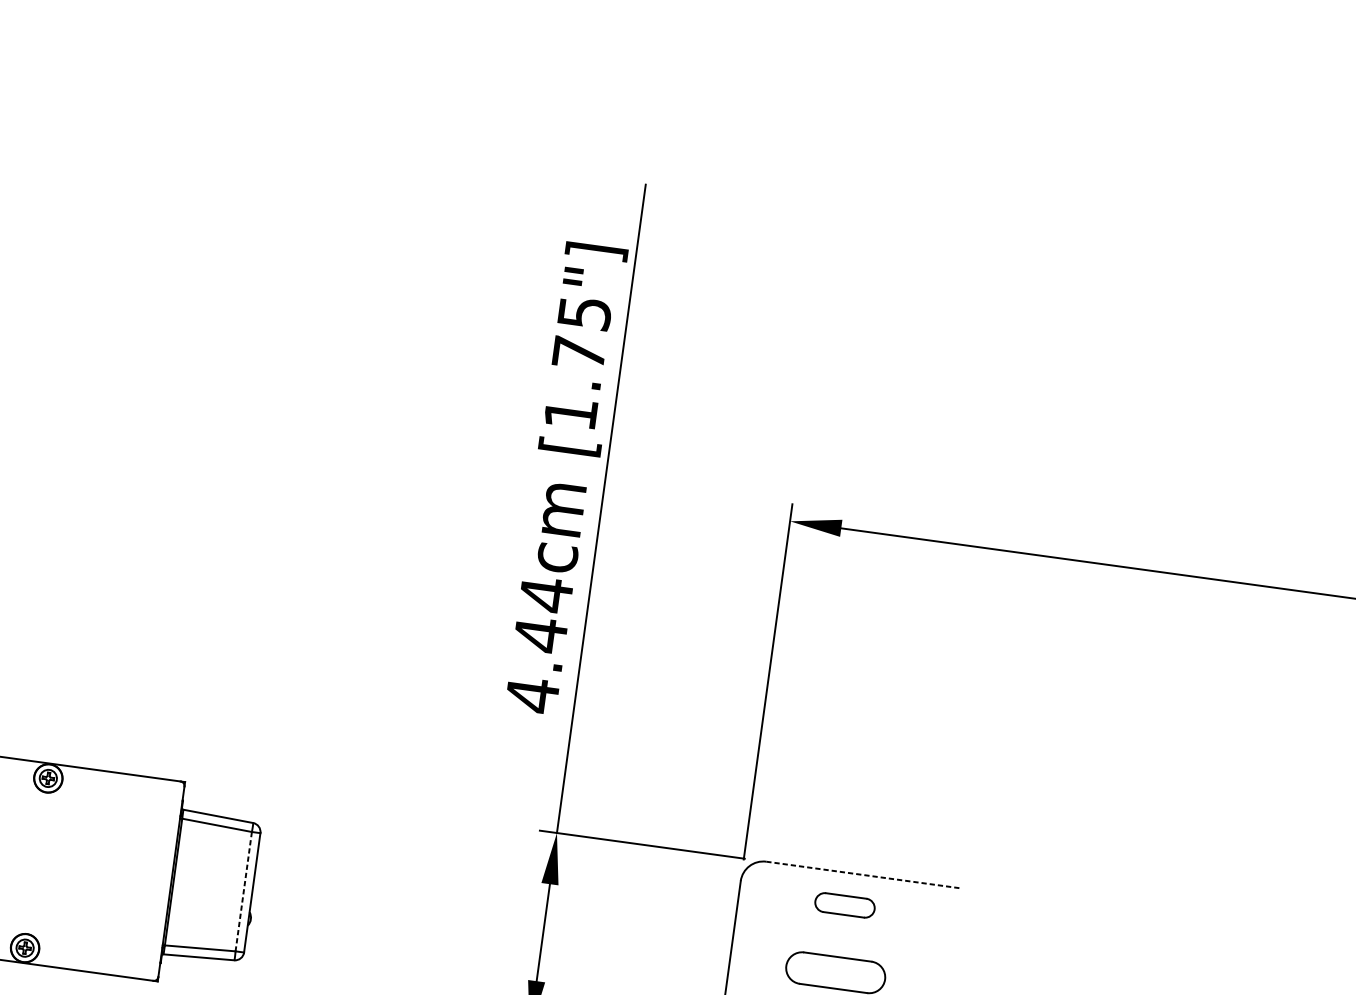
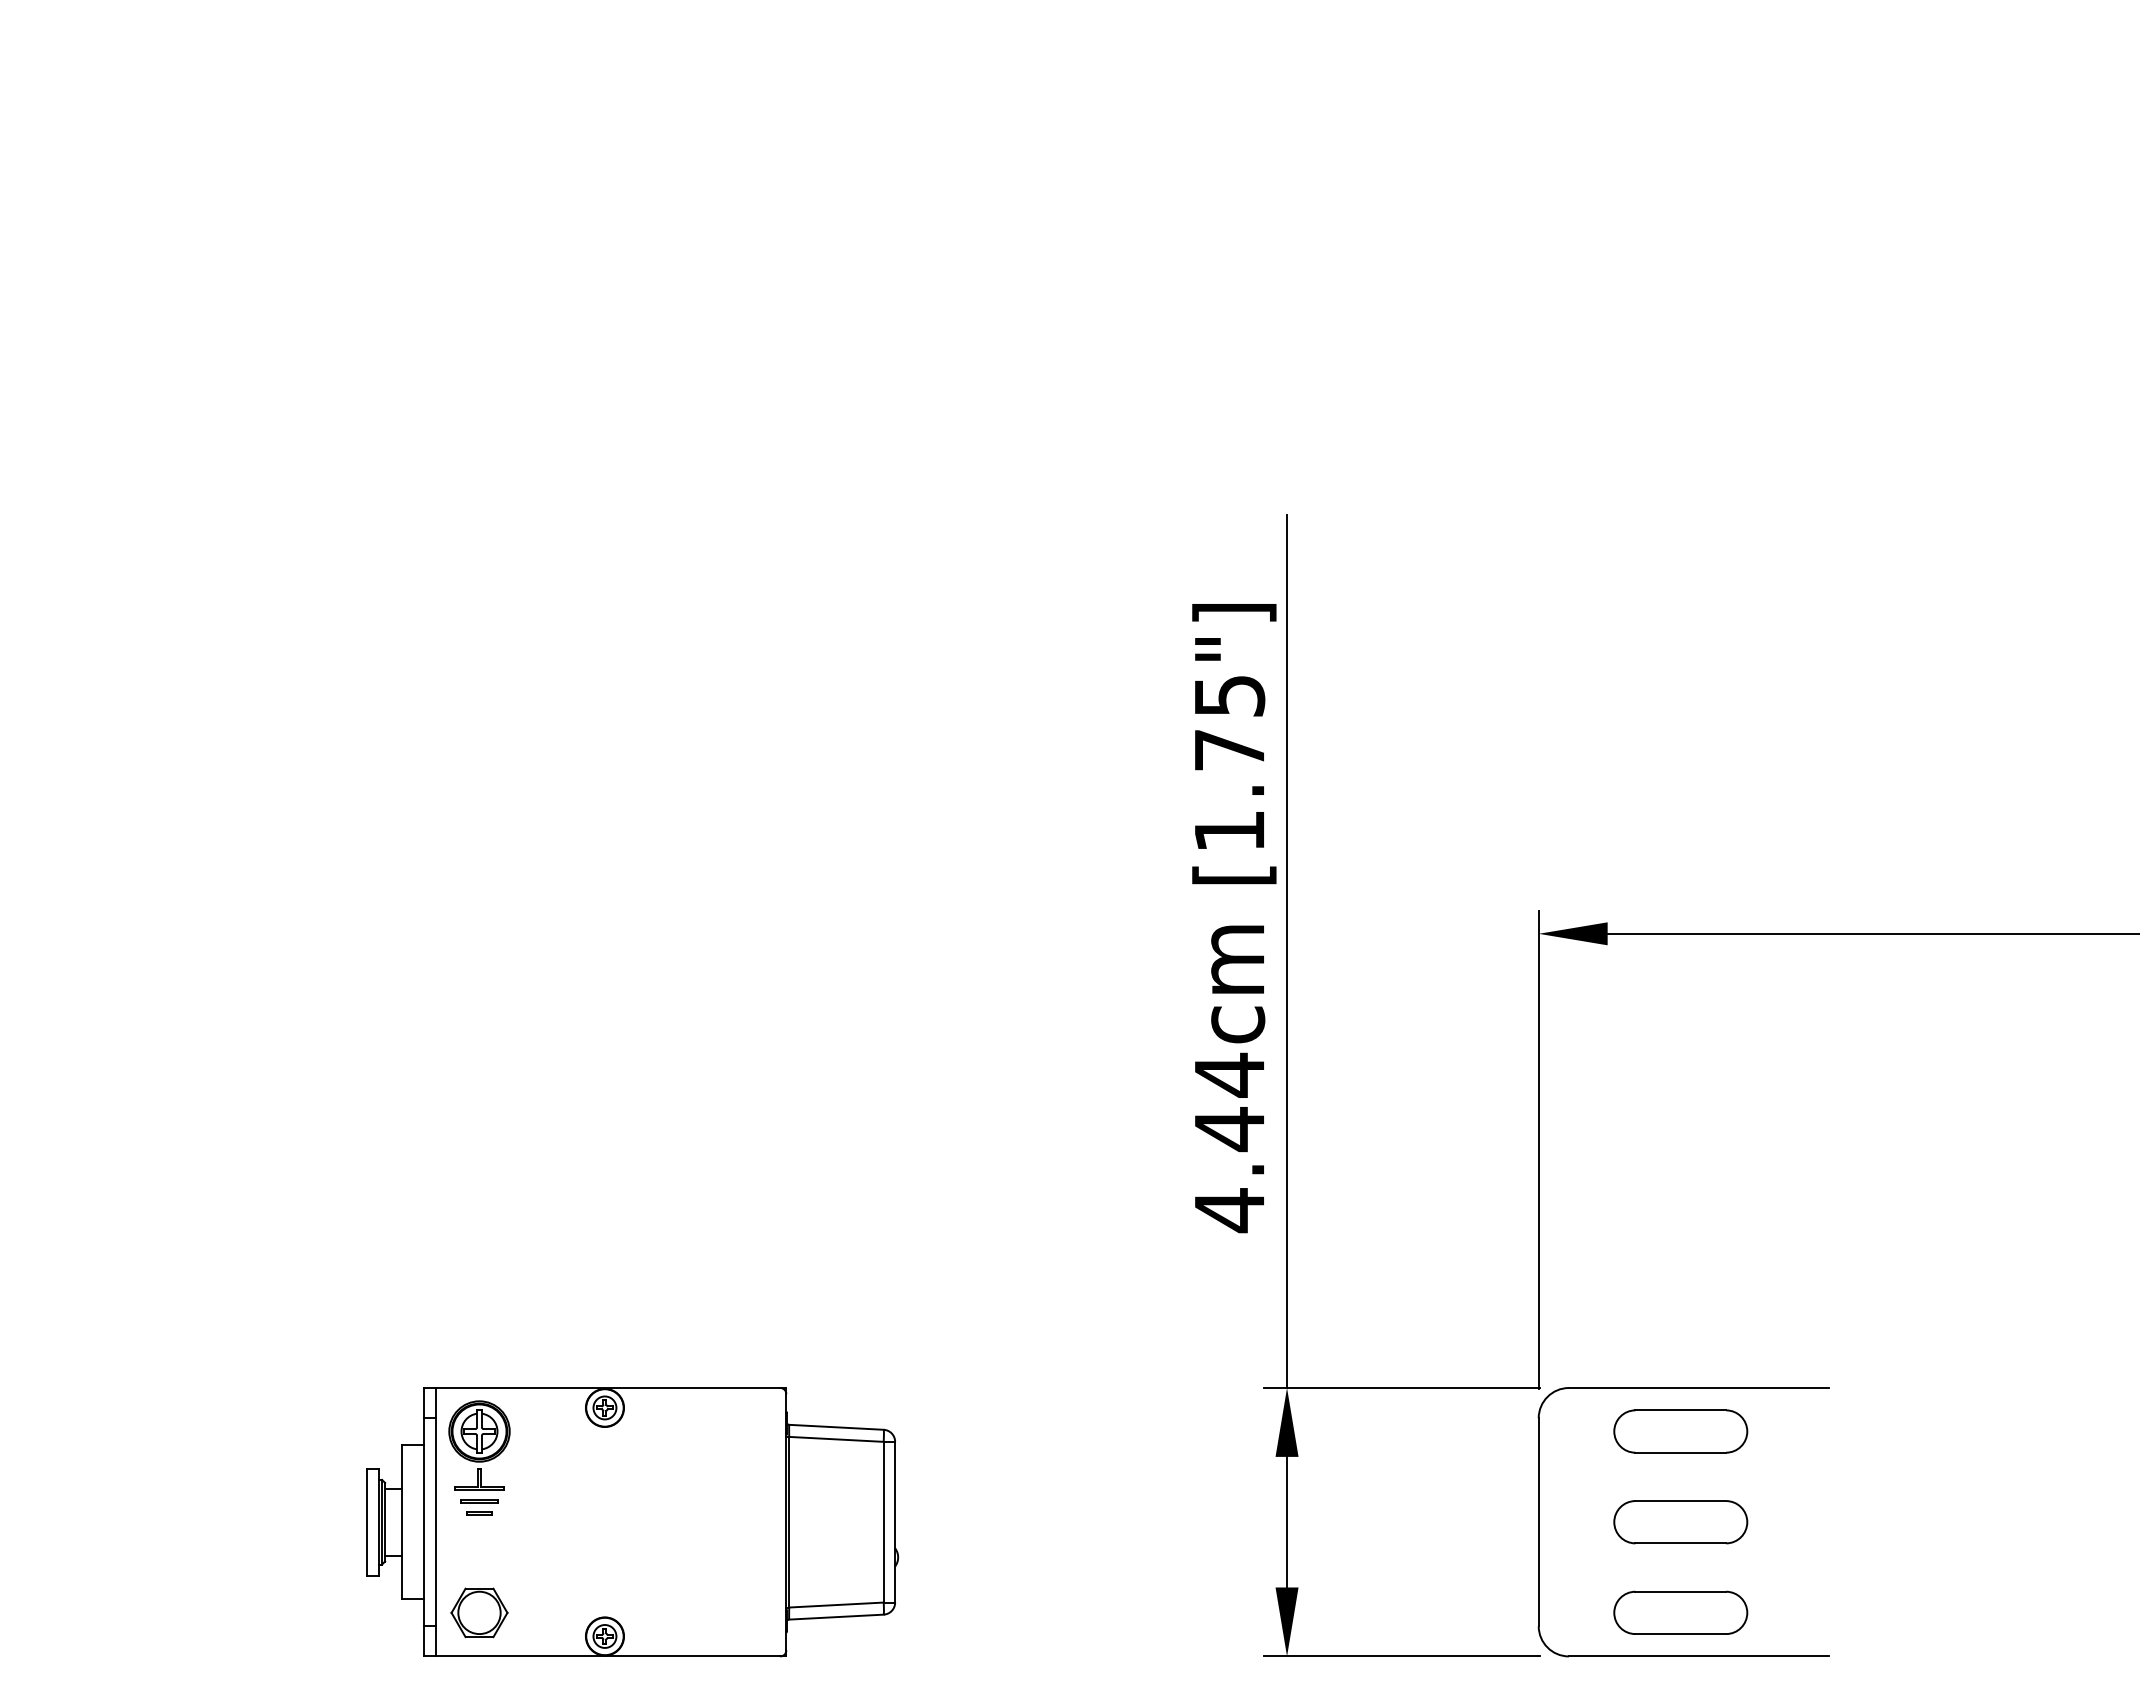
line: (862, 875) -> (1698, 1388), dashed -> solid
line: (243, 891) -> (883, 1522), dashed -> solid
part: (844, 905) -> (1680, 1431), size x1.67

